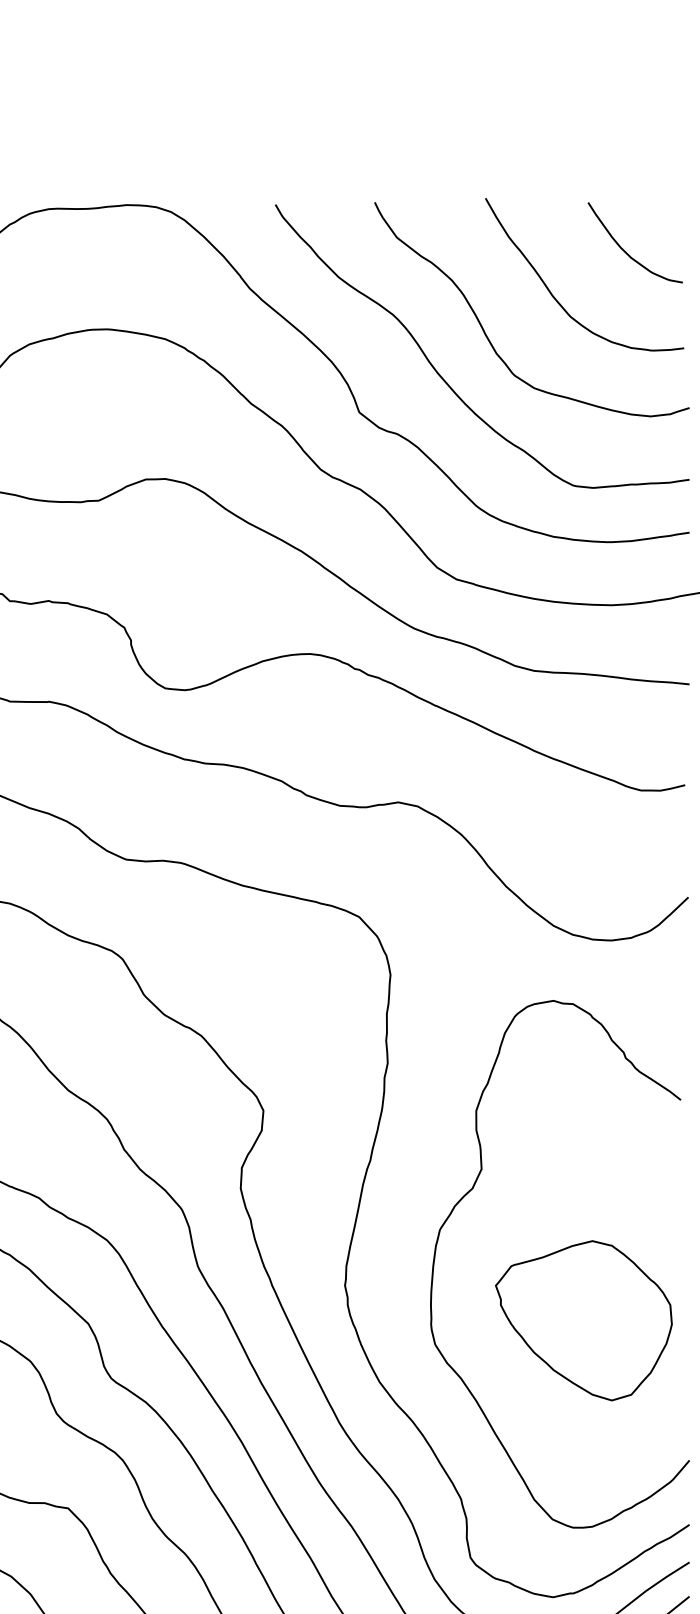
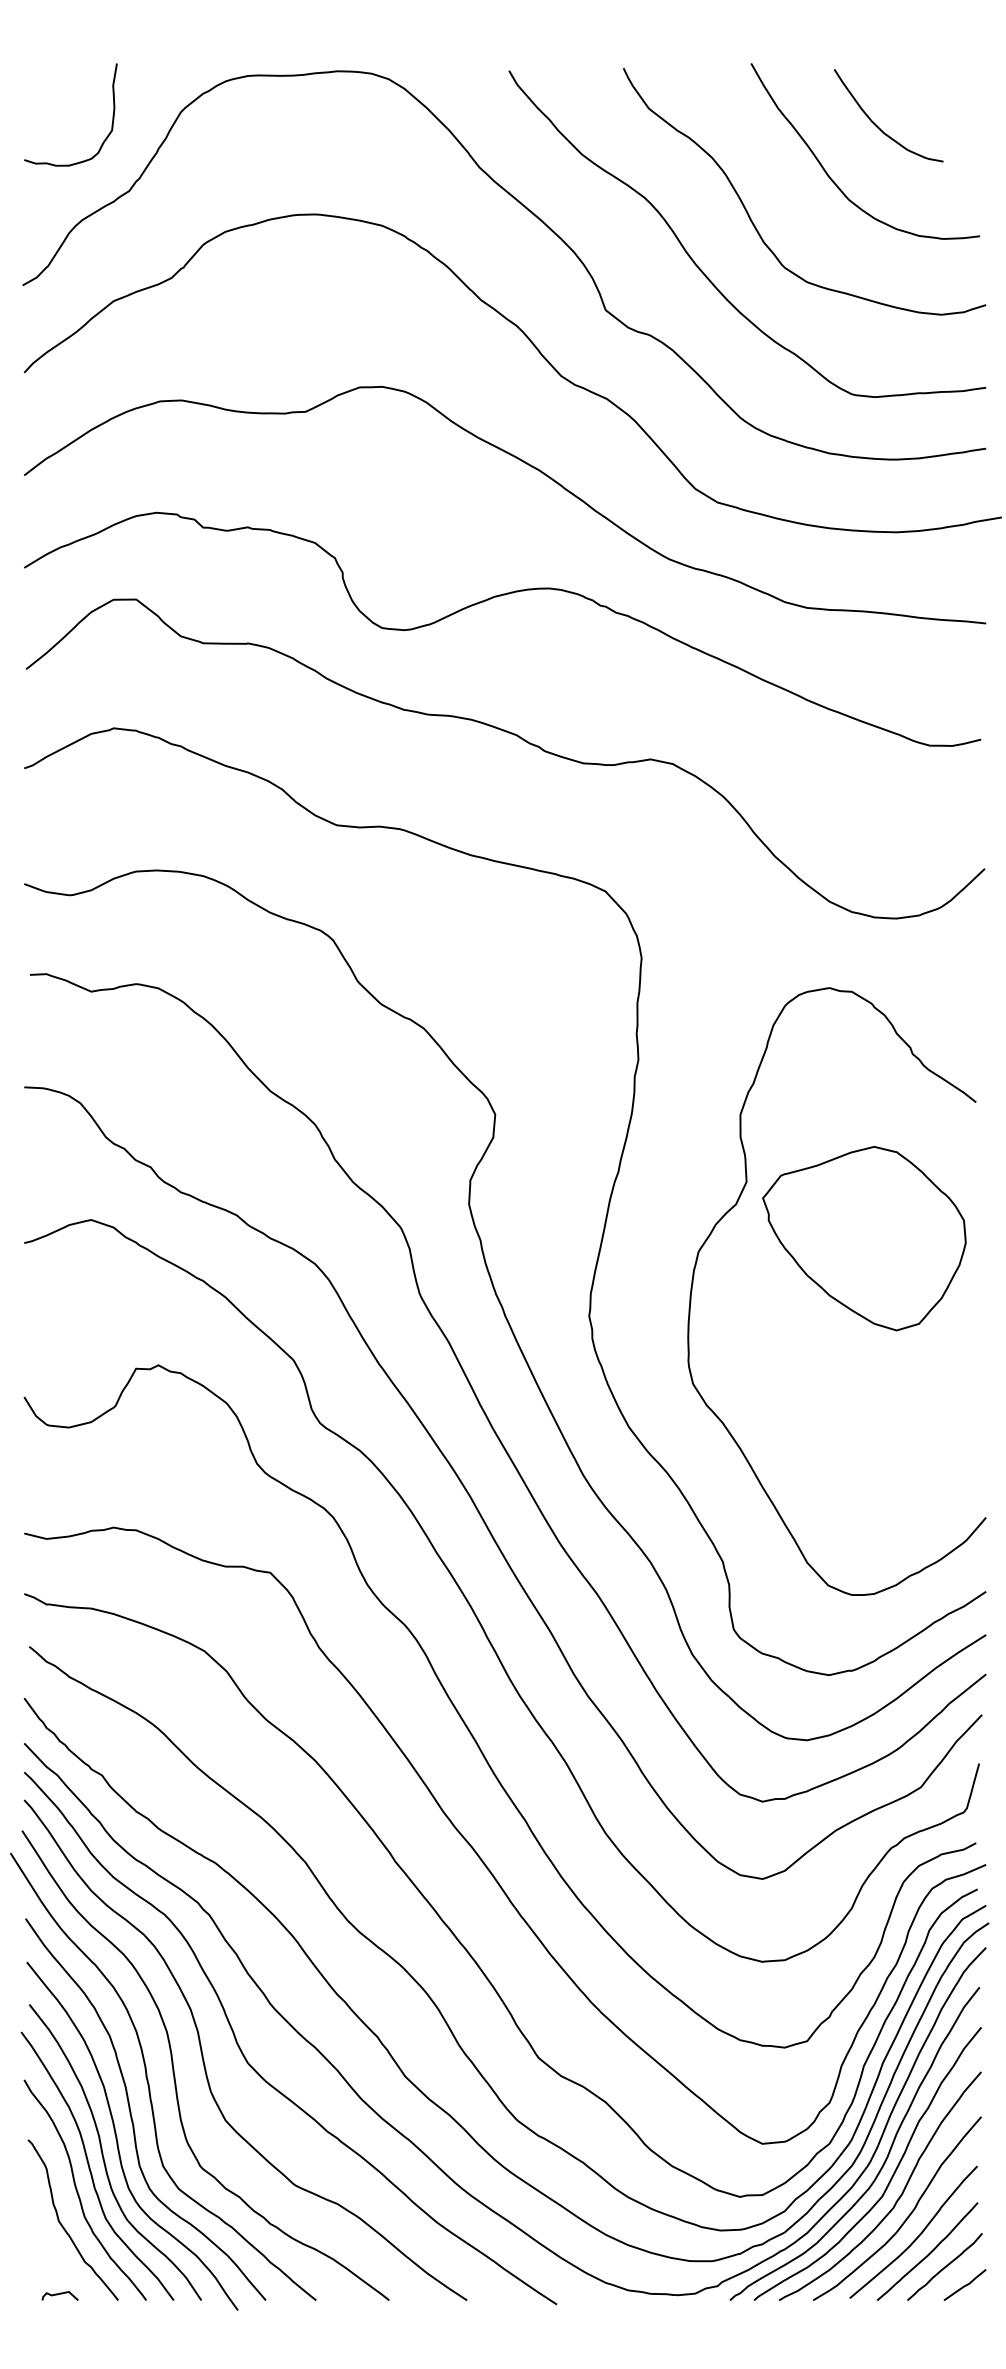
curve: (625, 251) -> (877, 125), moved
part: (583, 1320) -> (864, 1238), moved

